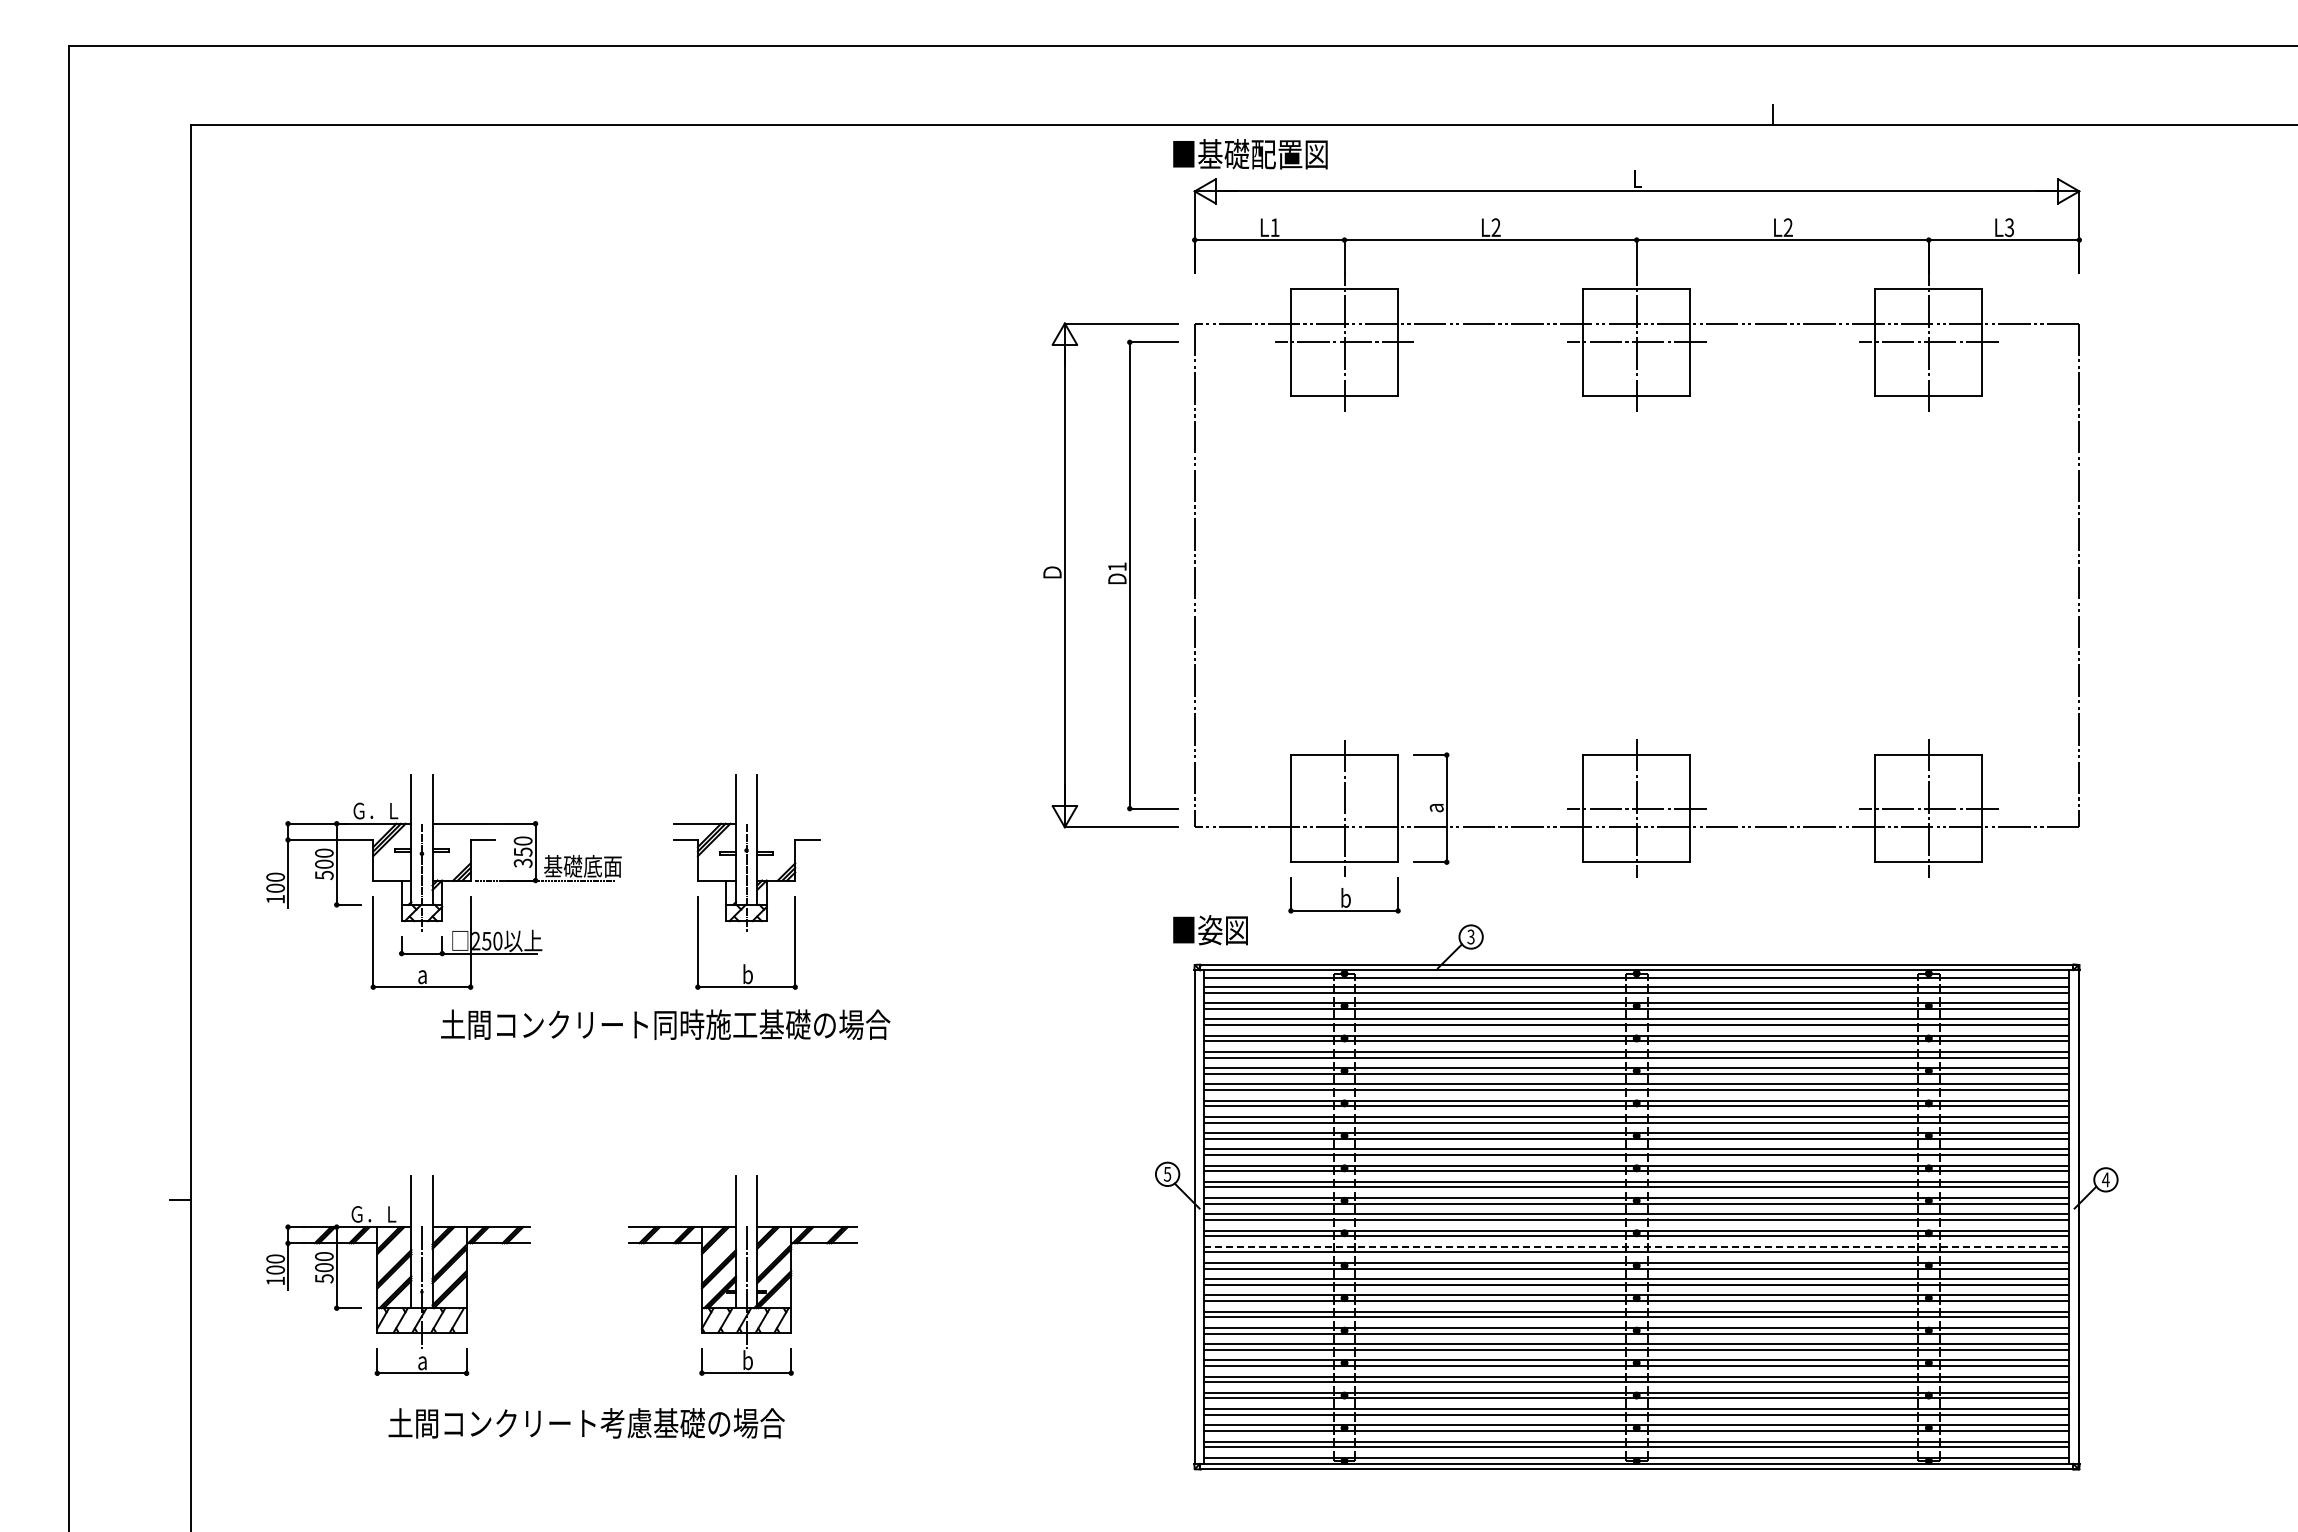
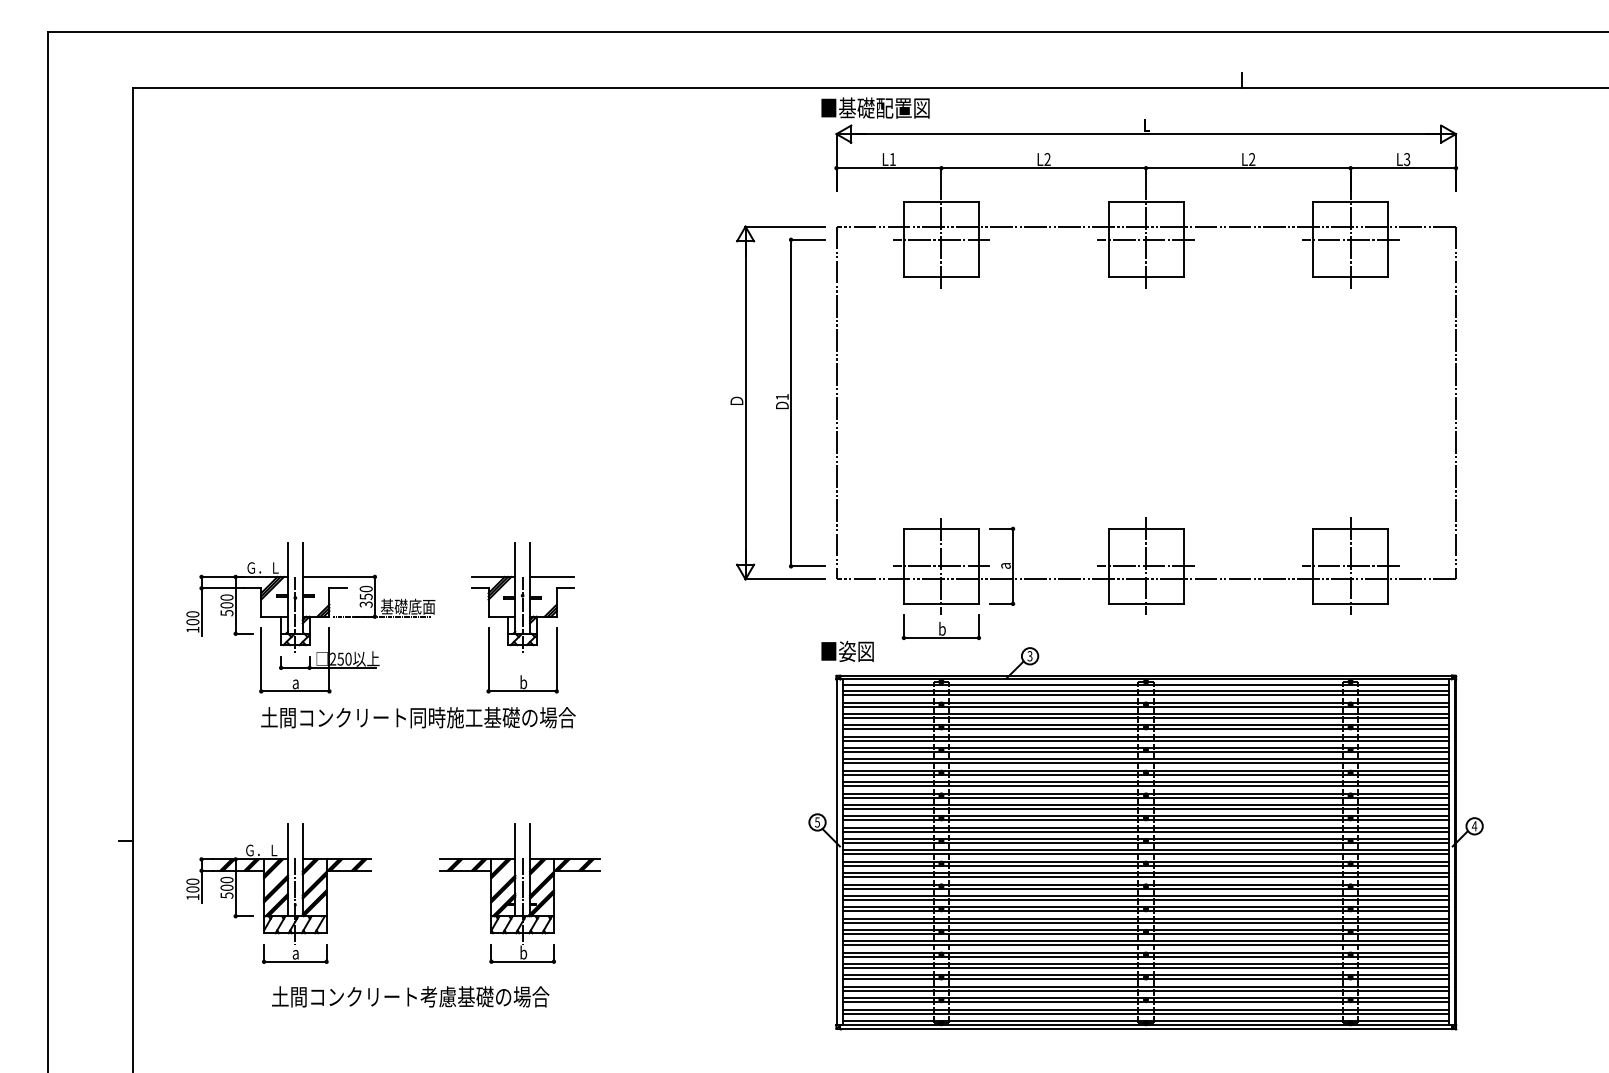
line: (1344, 808) -> (941, 566), added
line: (788, 823) -> (552, 576), added
text: (665, 1024) -> (418, 717), moved
line: (1636, 1246) -> (1145, 872), dashed -> solid

